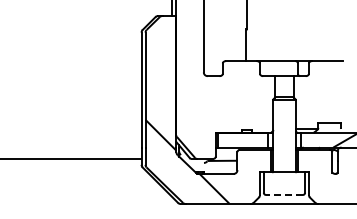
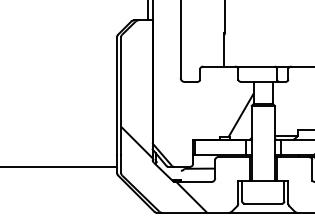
hatch: (262, 108) -> (240, 115), added
line: (283, 194) -> (262, 203), dashed -> solid

